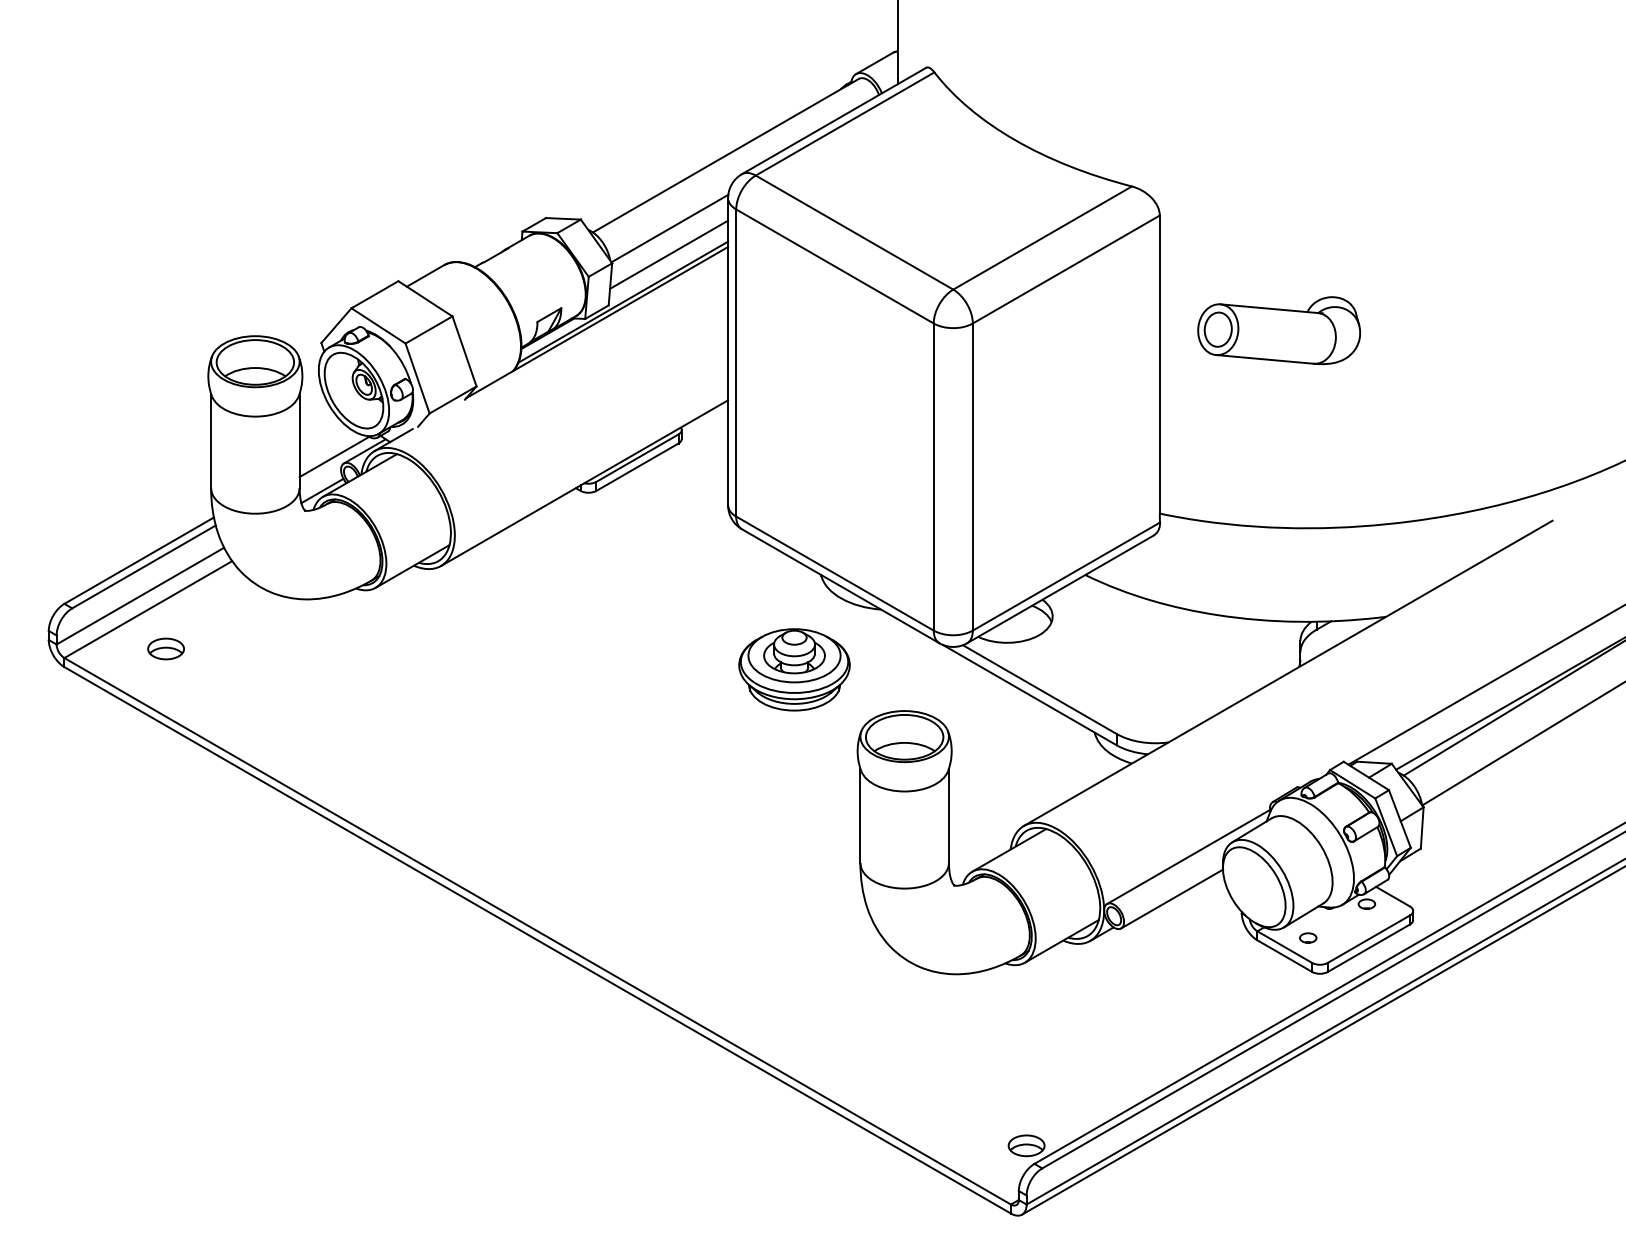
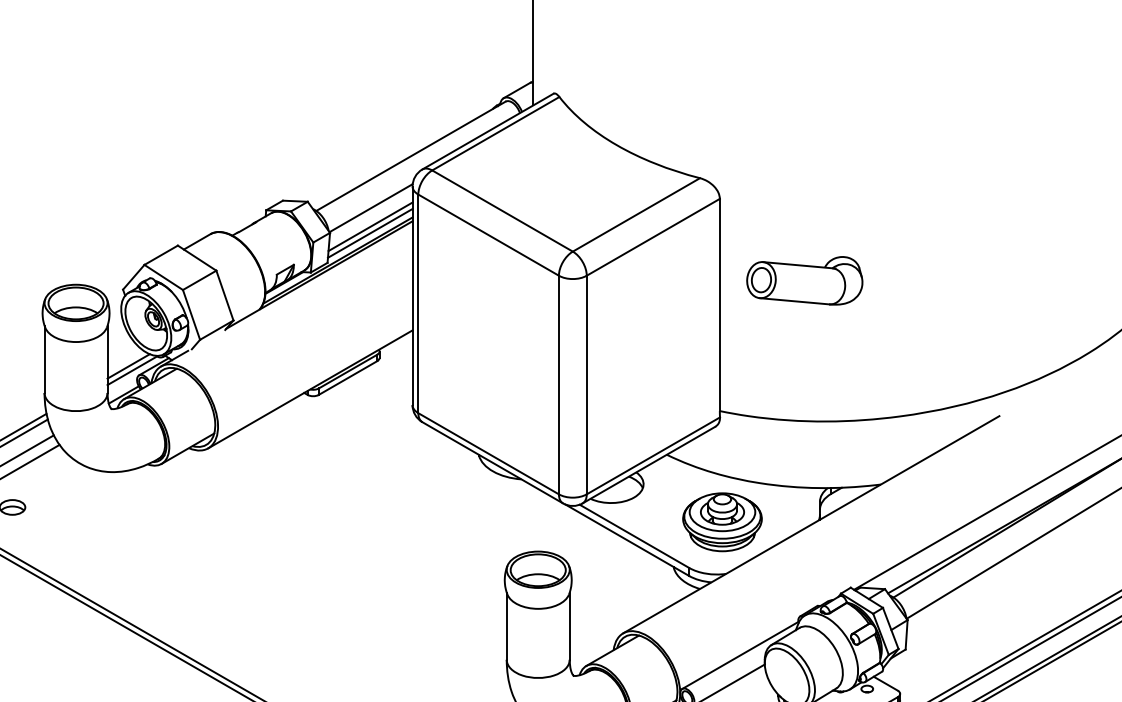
line: (668, 263) -> (370, 233), added
line: (328, 450) -> (128, 366), added
part: (794, 669) -> (722, 522), moved

